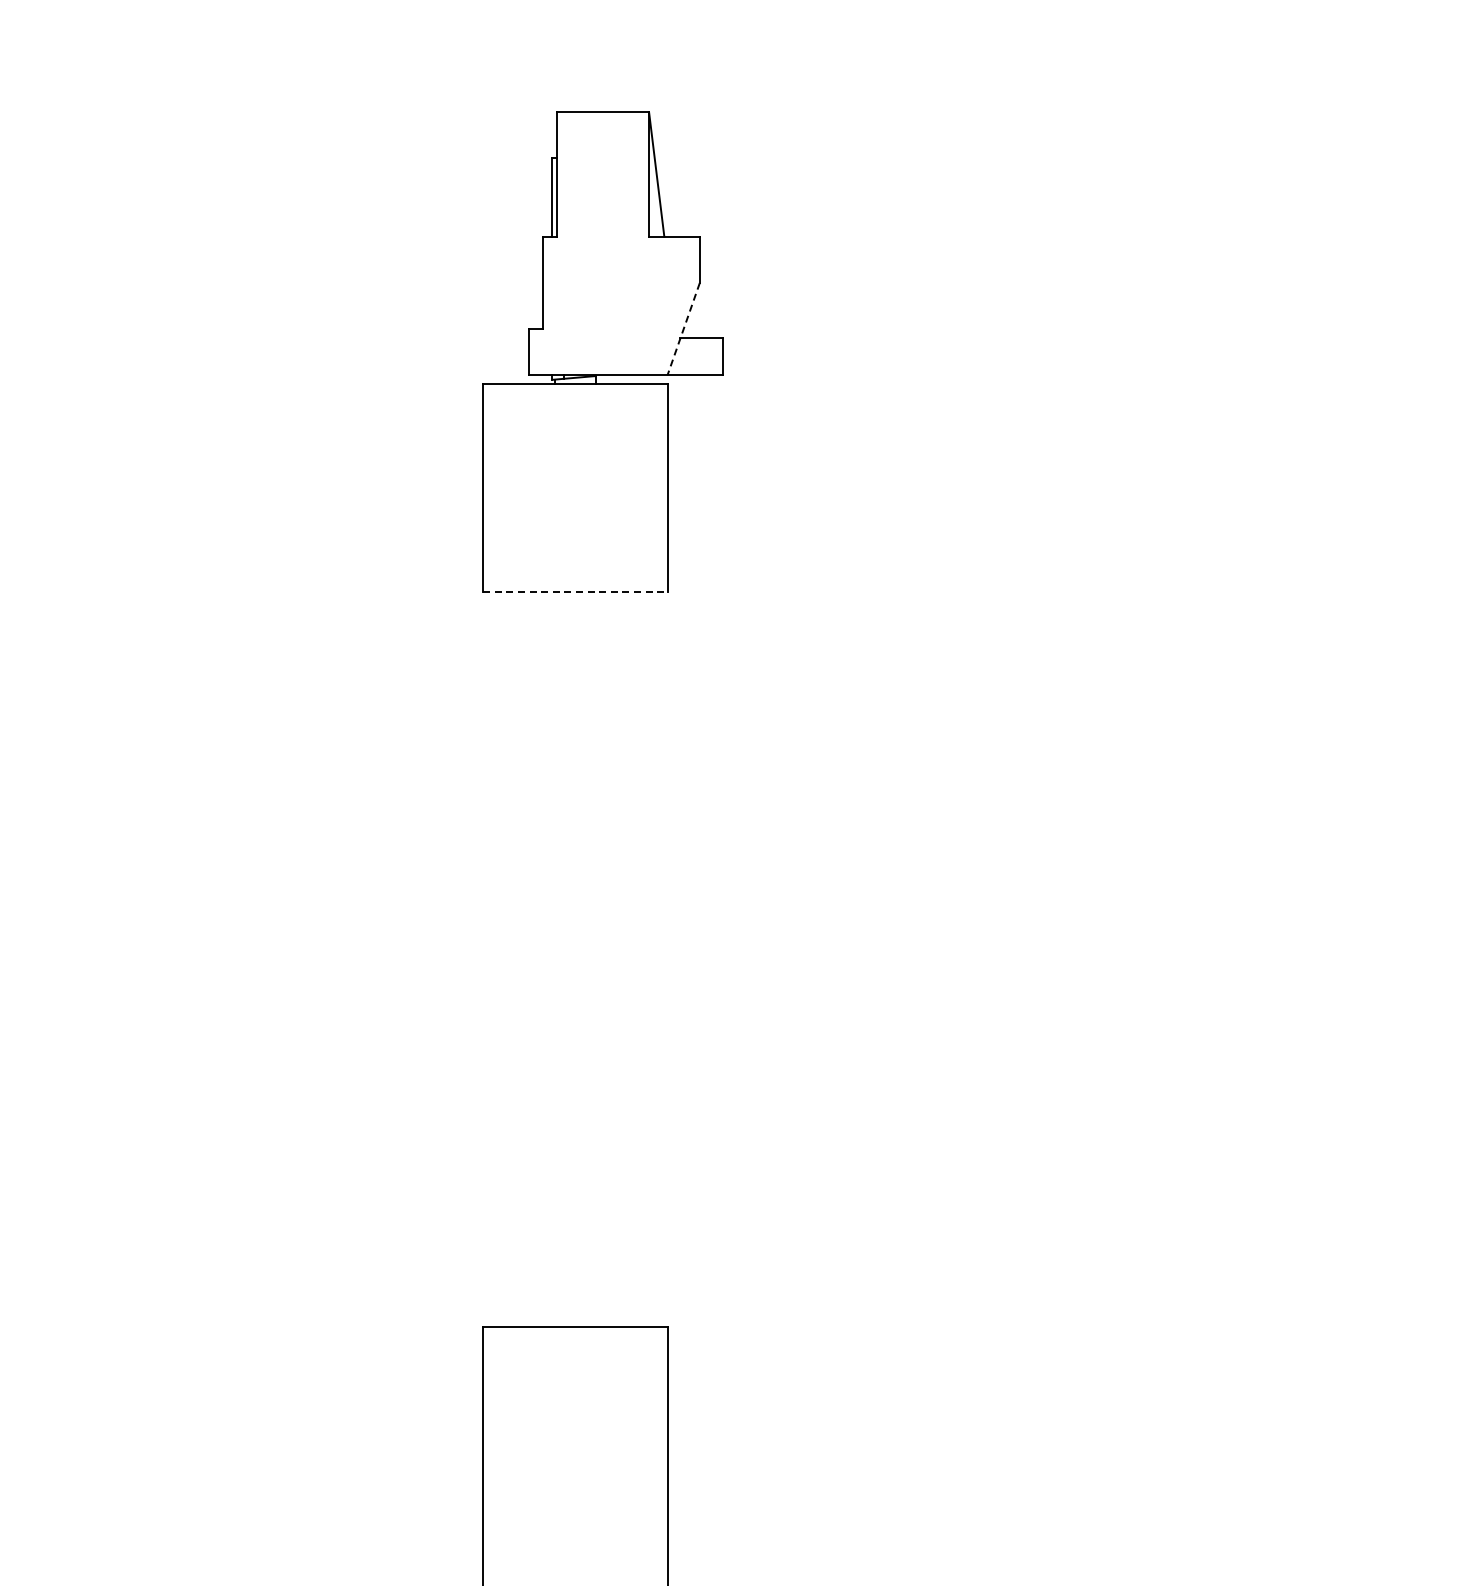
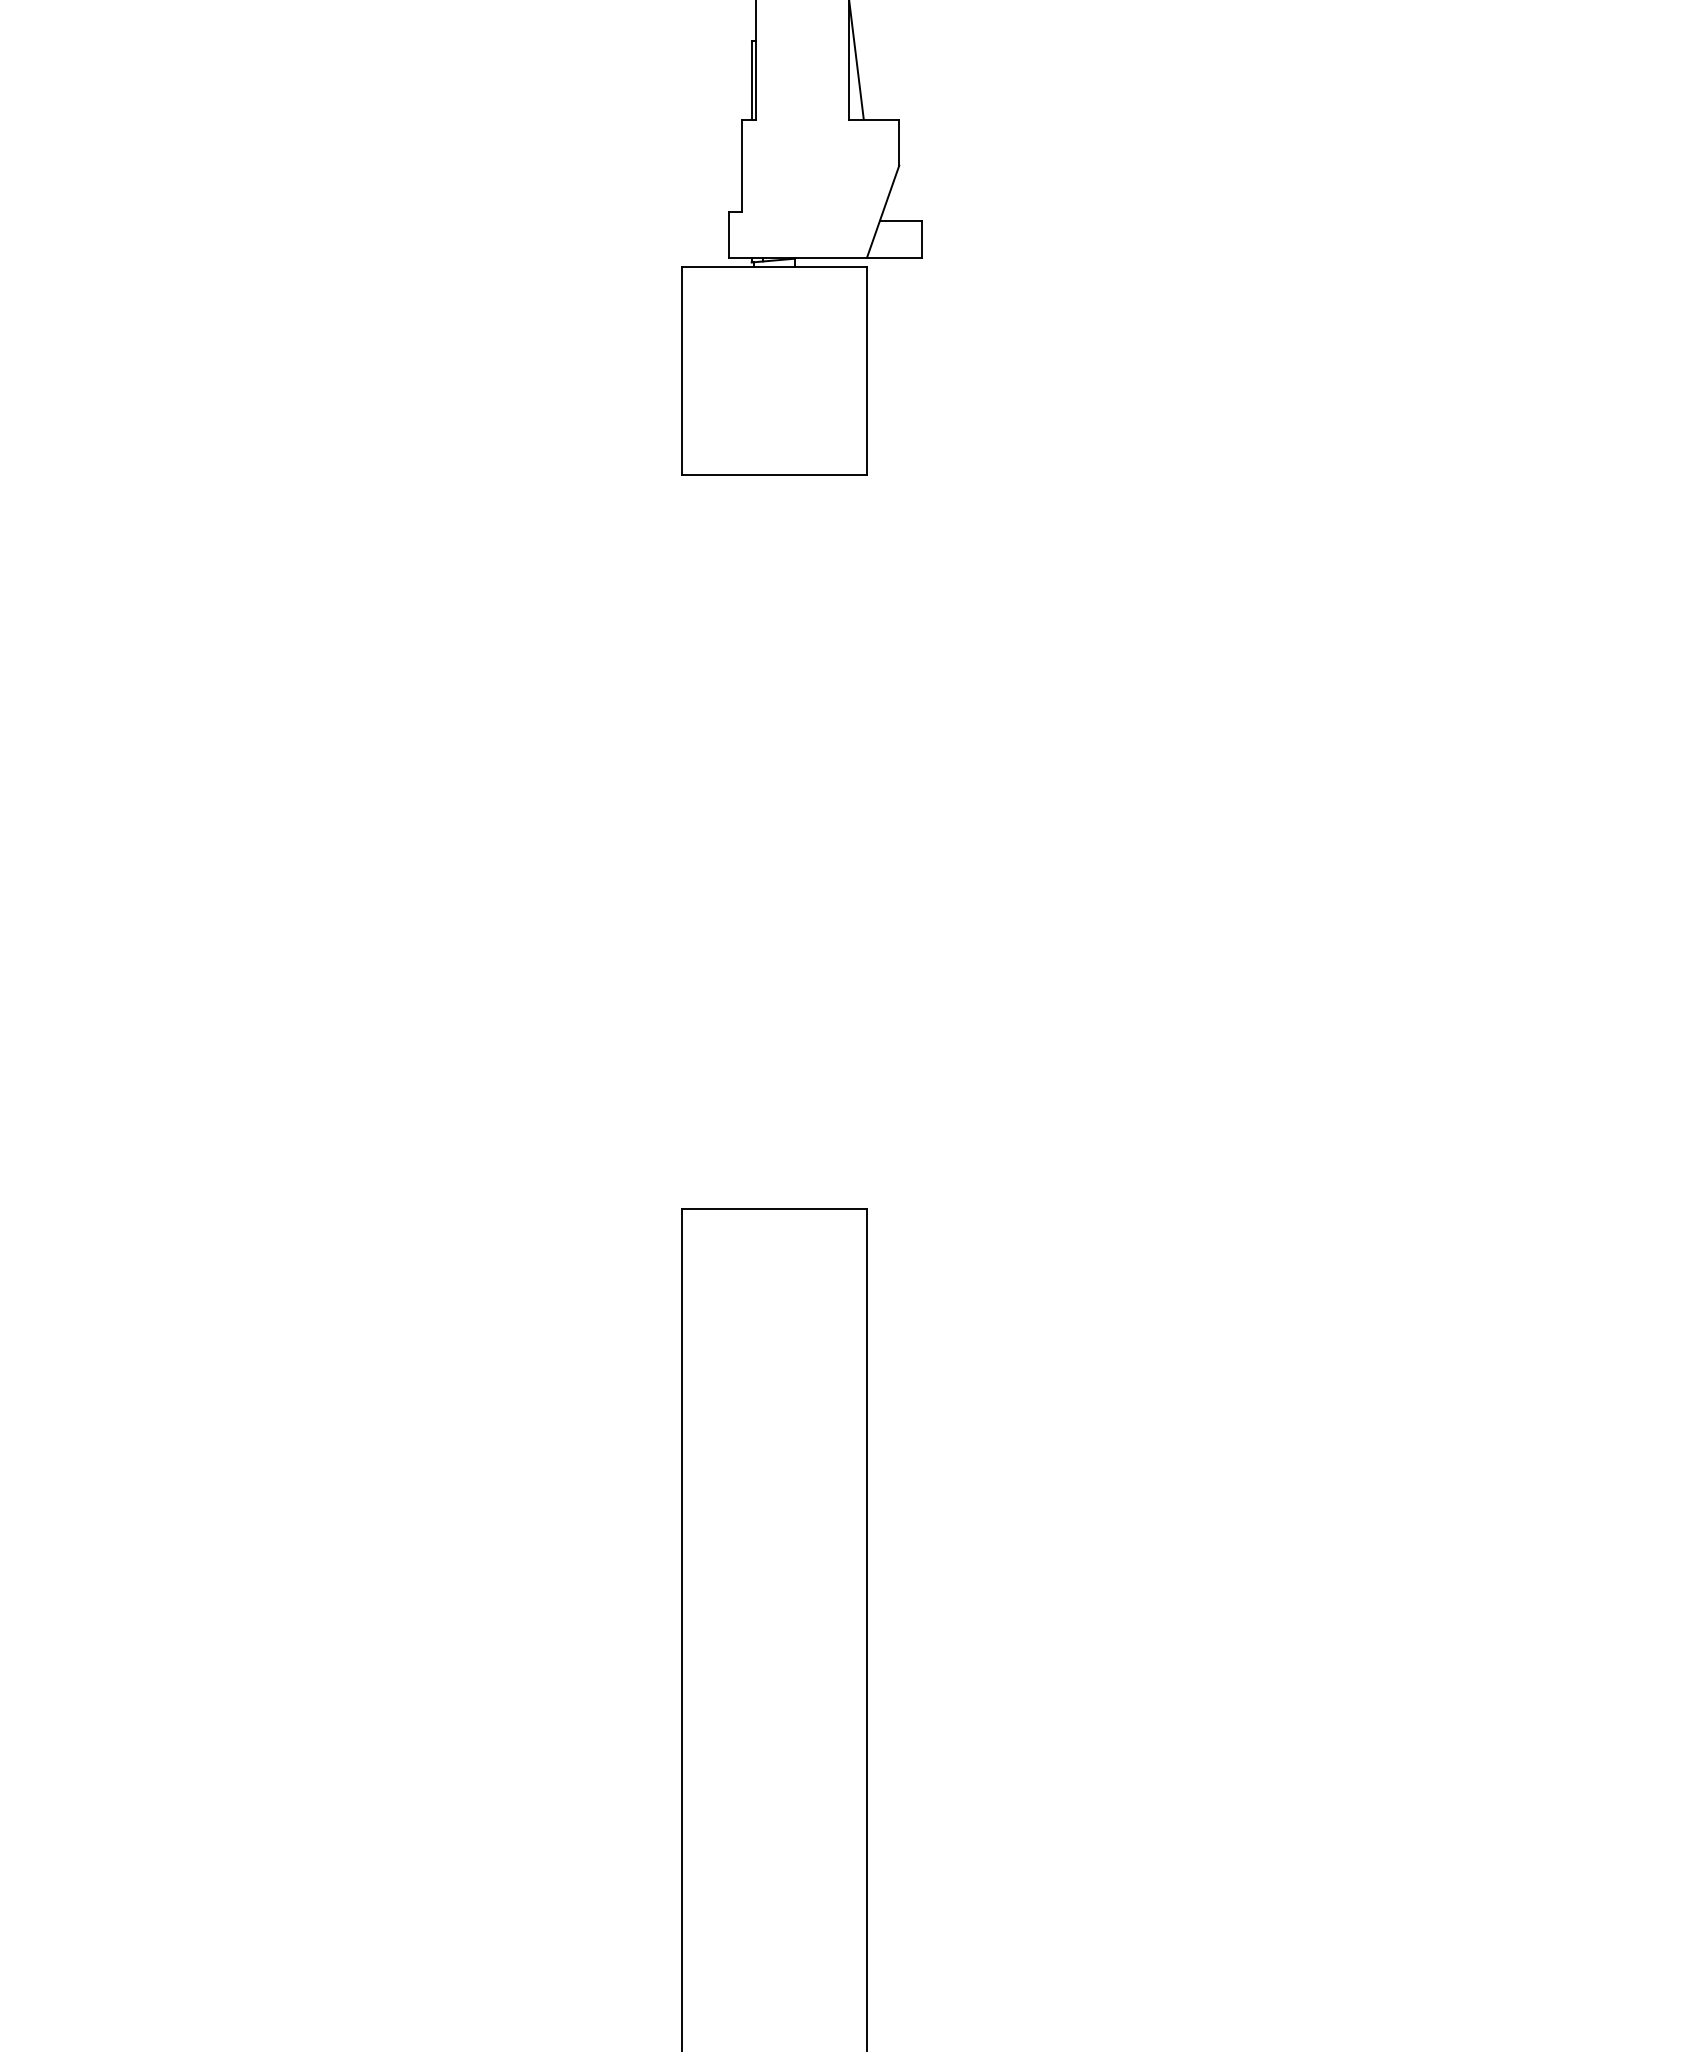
line: (684, 328) -> (883, 211), dashed -> solid
line: (576, 591) -> (775, 474), dashed -> solid

